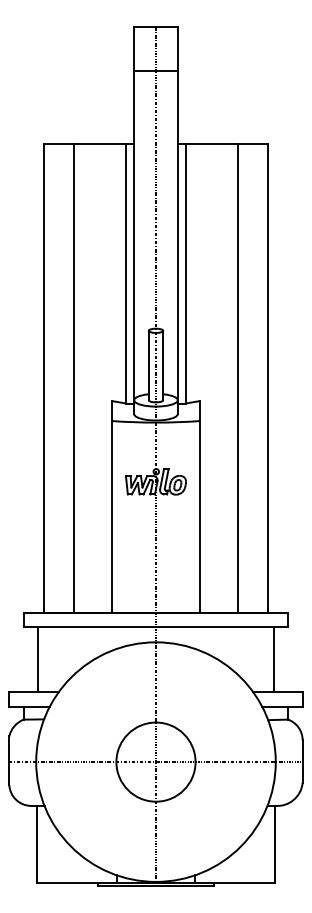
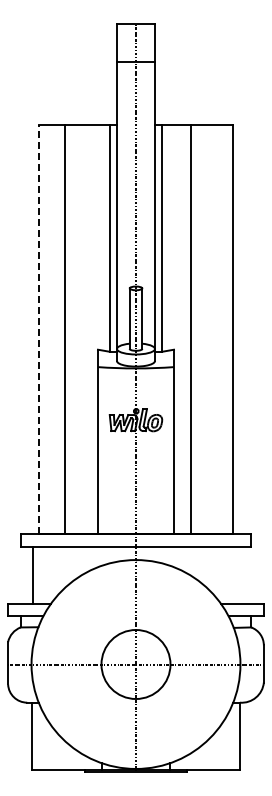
line: (44, 377) -> (38, 329), solid -> dashed
line: (237, 377) -> (191, 329), moved
line: (273, 658) -> (238, 574), removed

